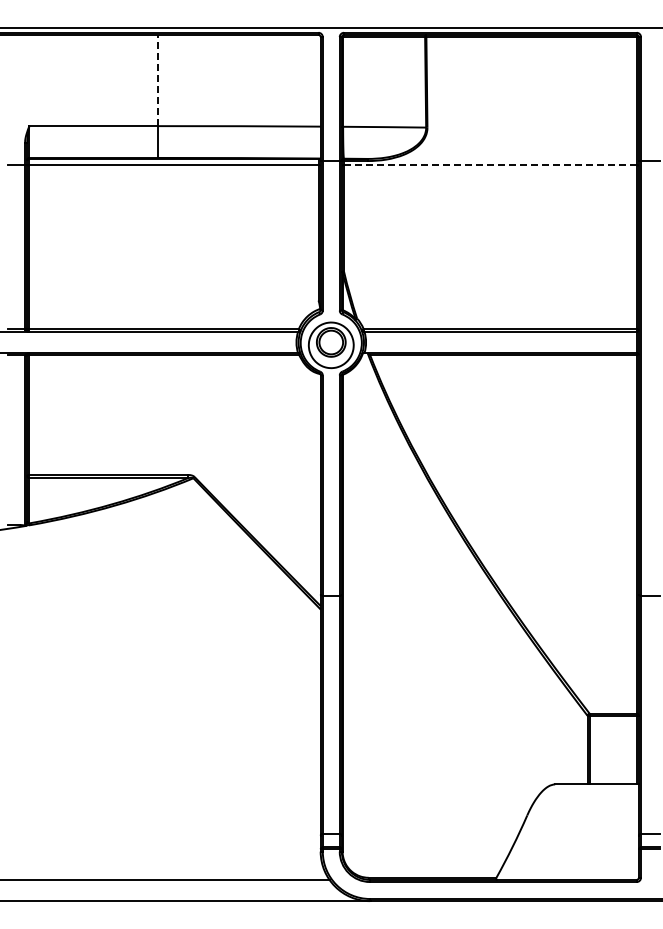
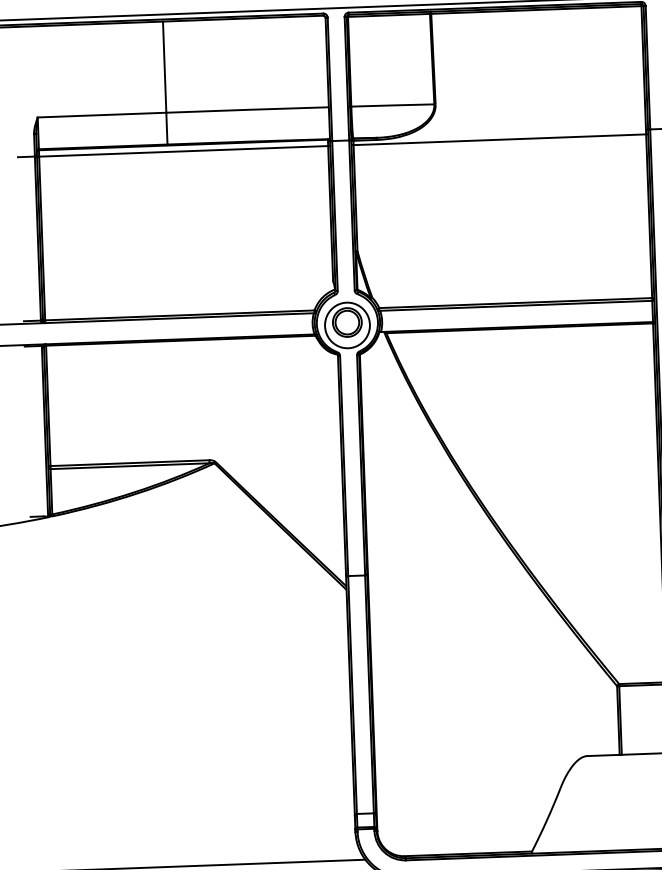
line: (158, 80) -> (165, 67), dashed -> solid
line: (489, 165) -> (499, 139), dashed -> solid

